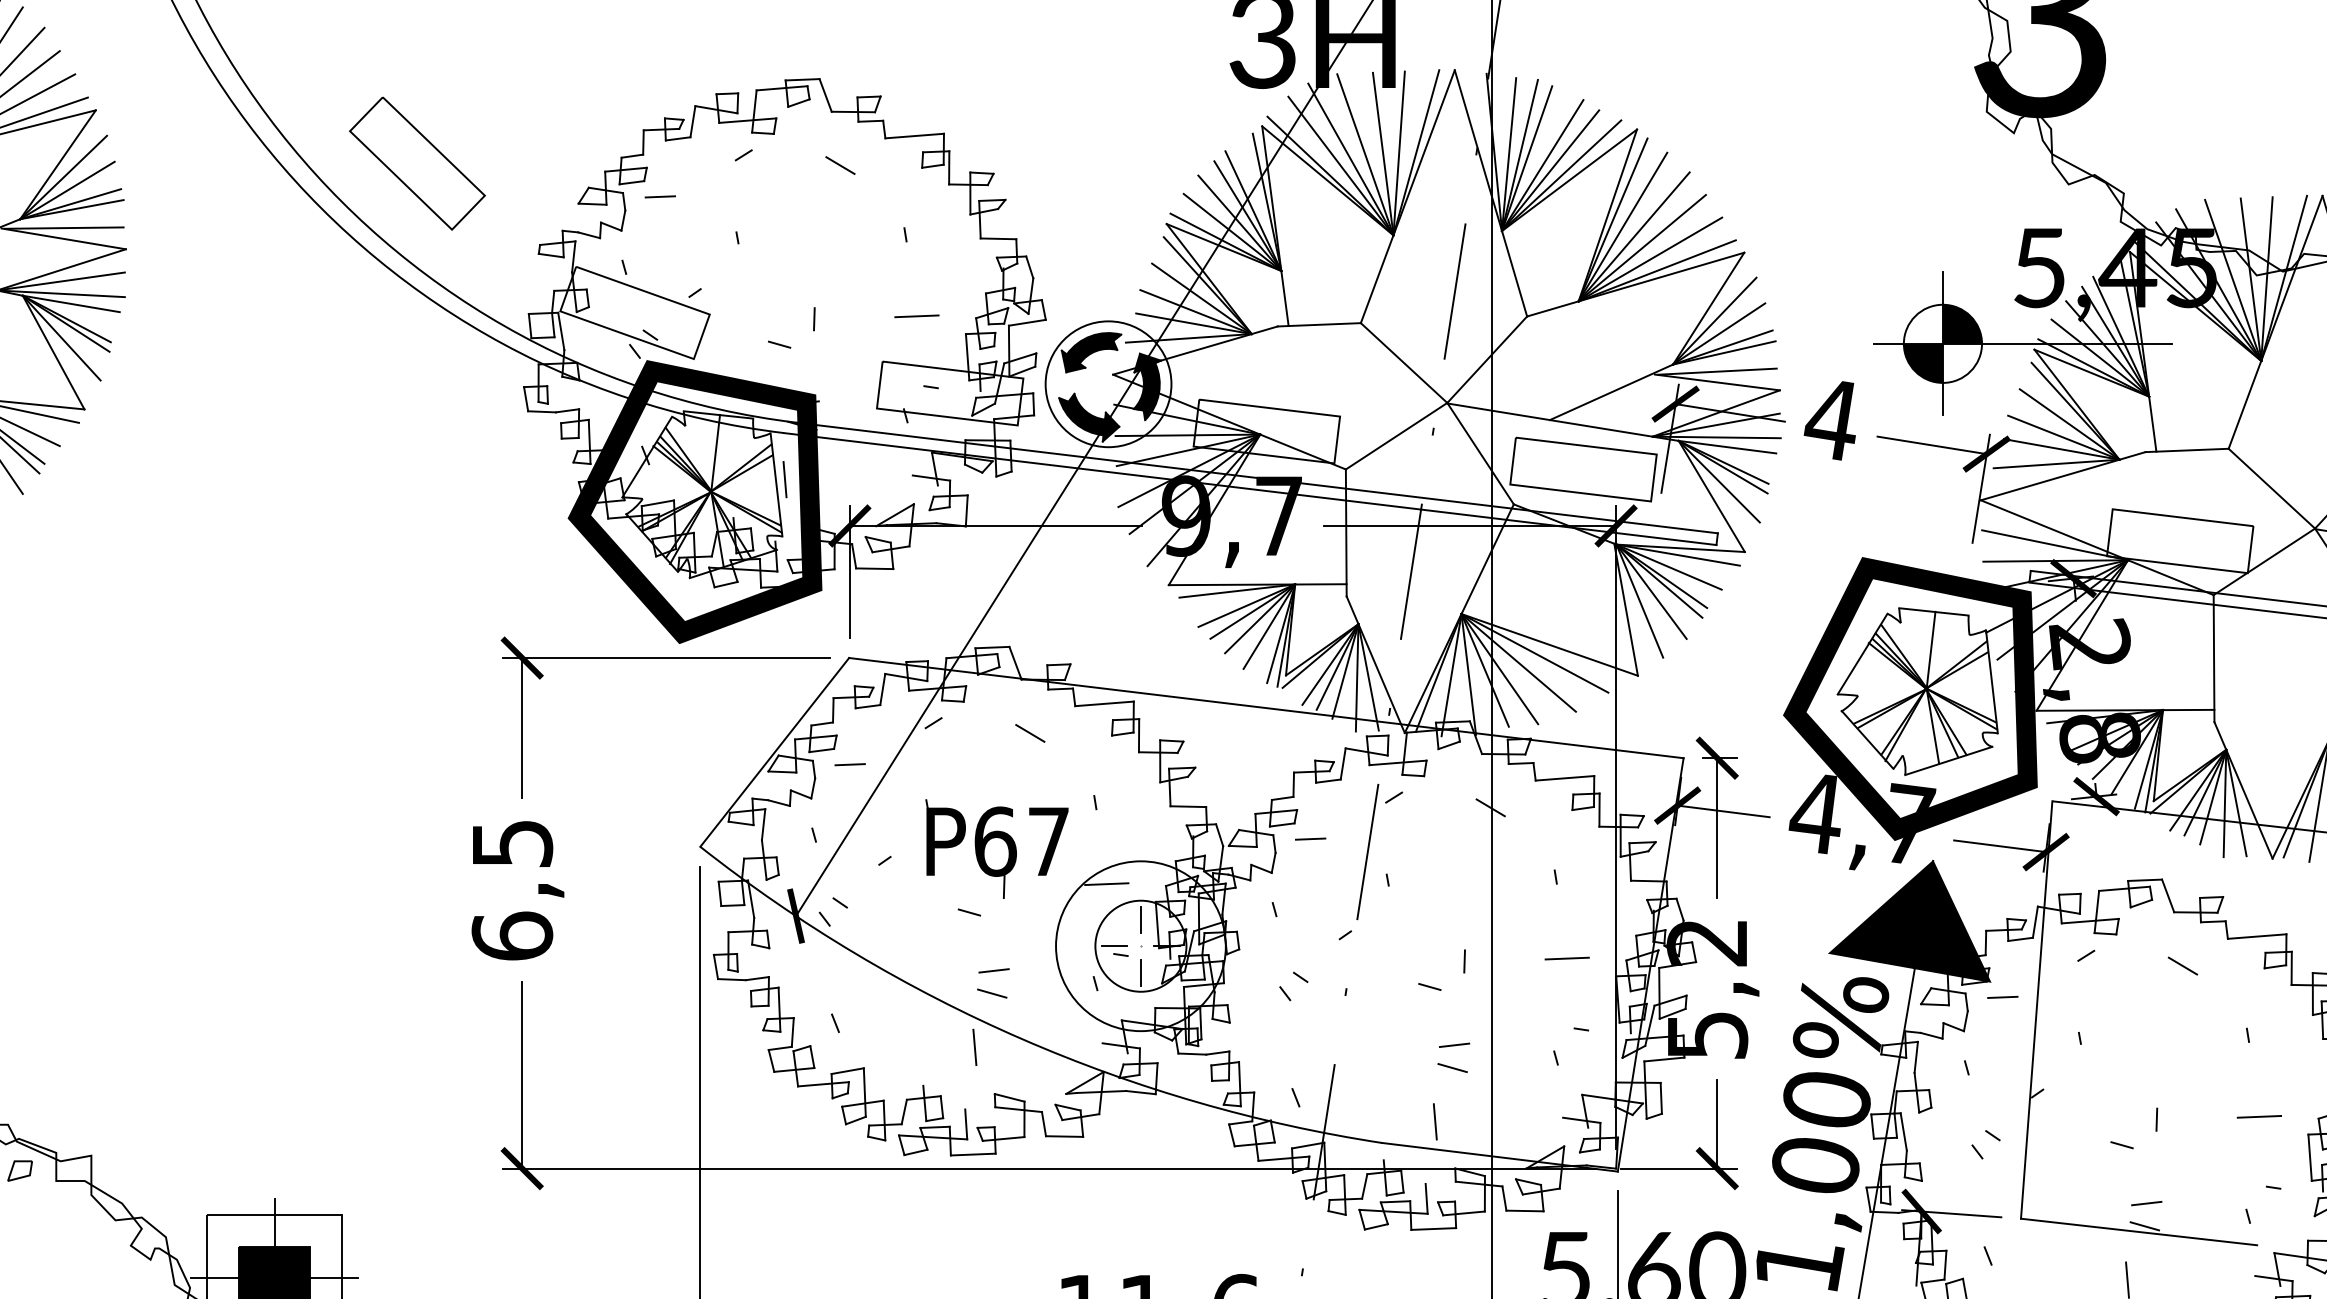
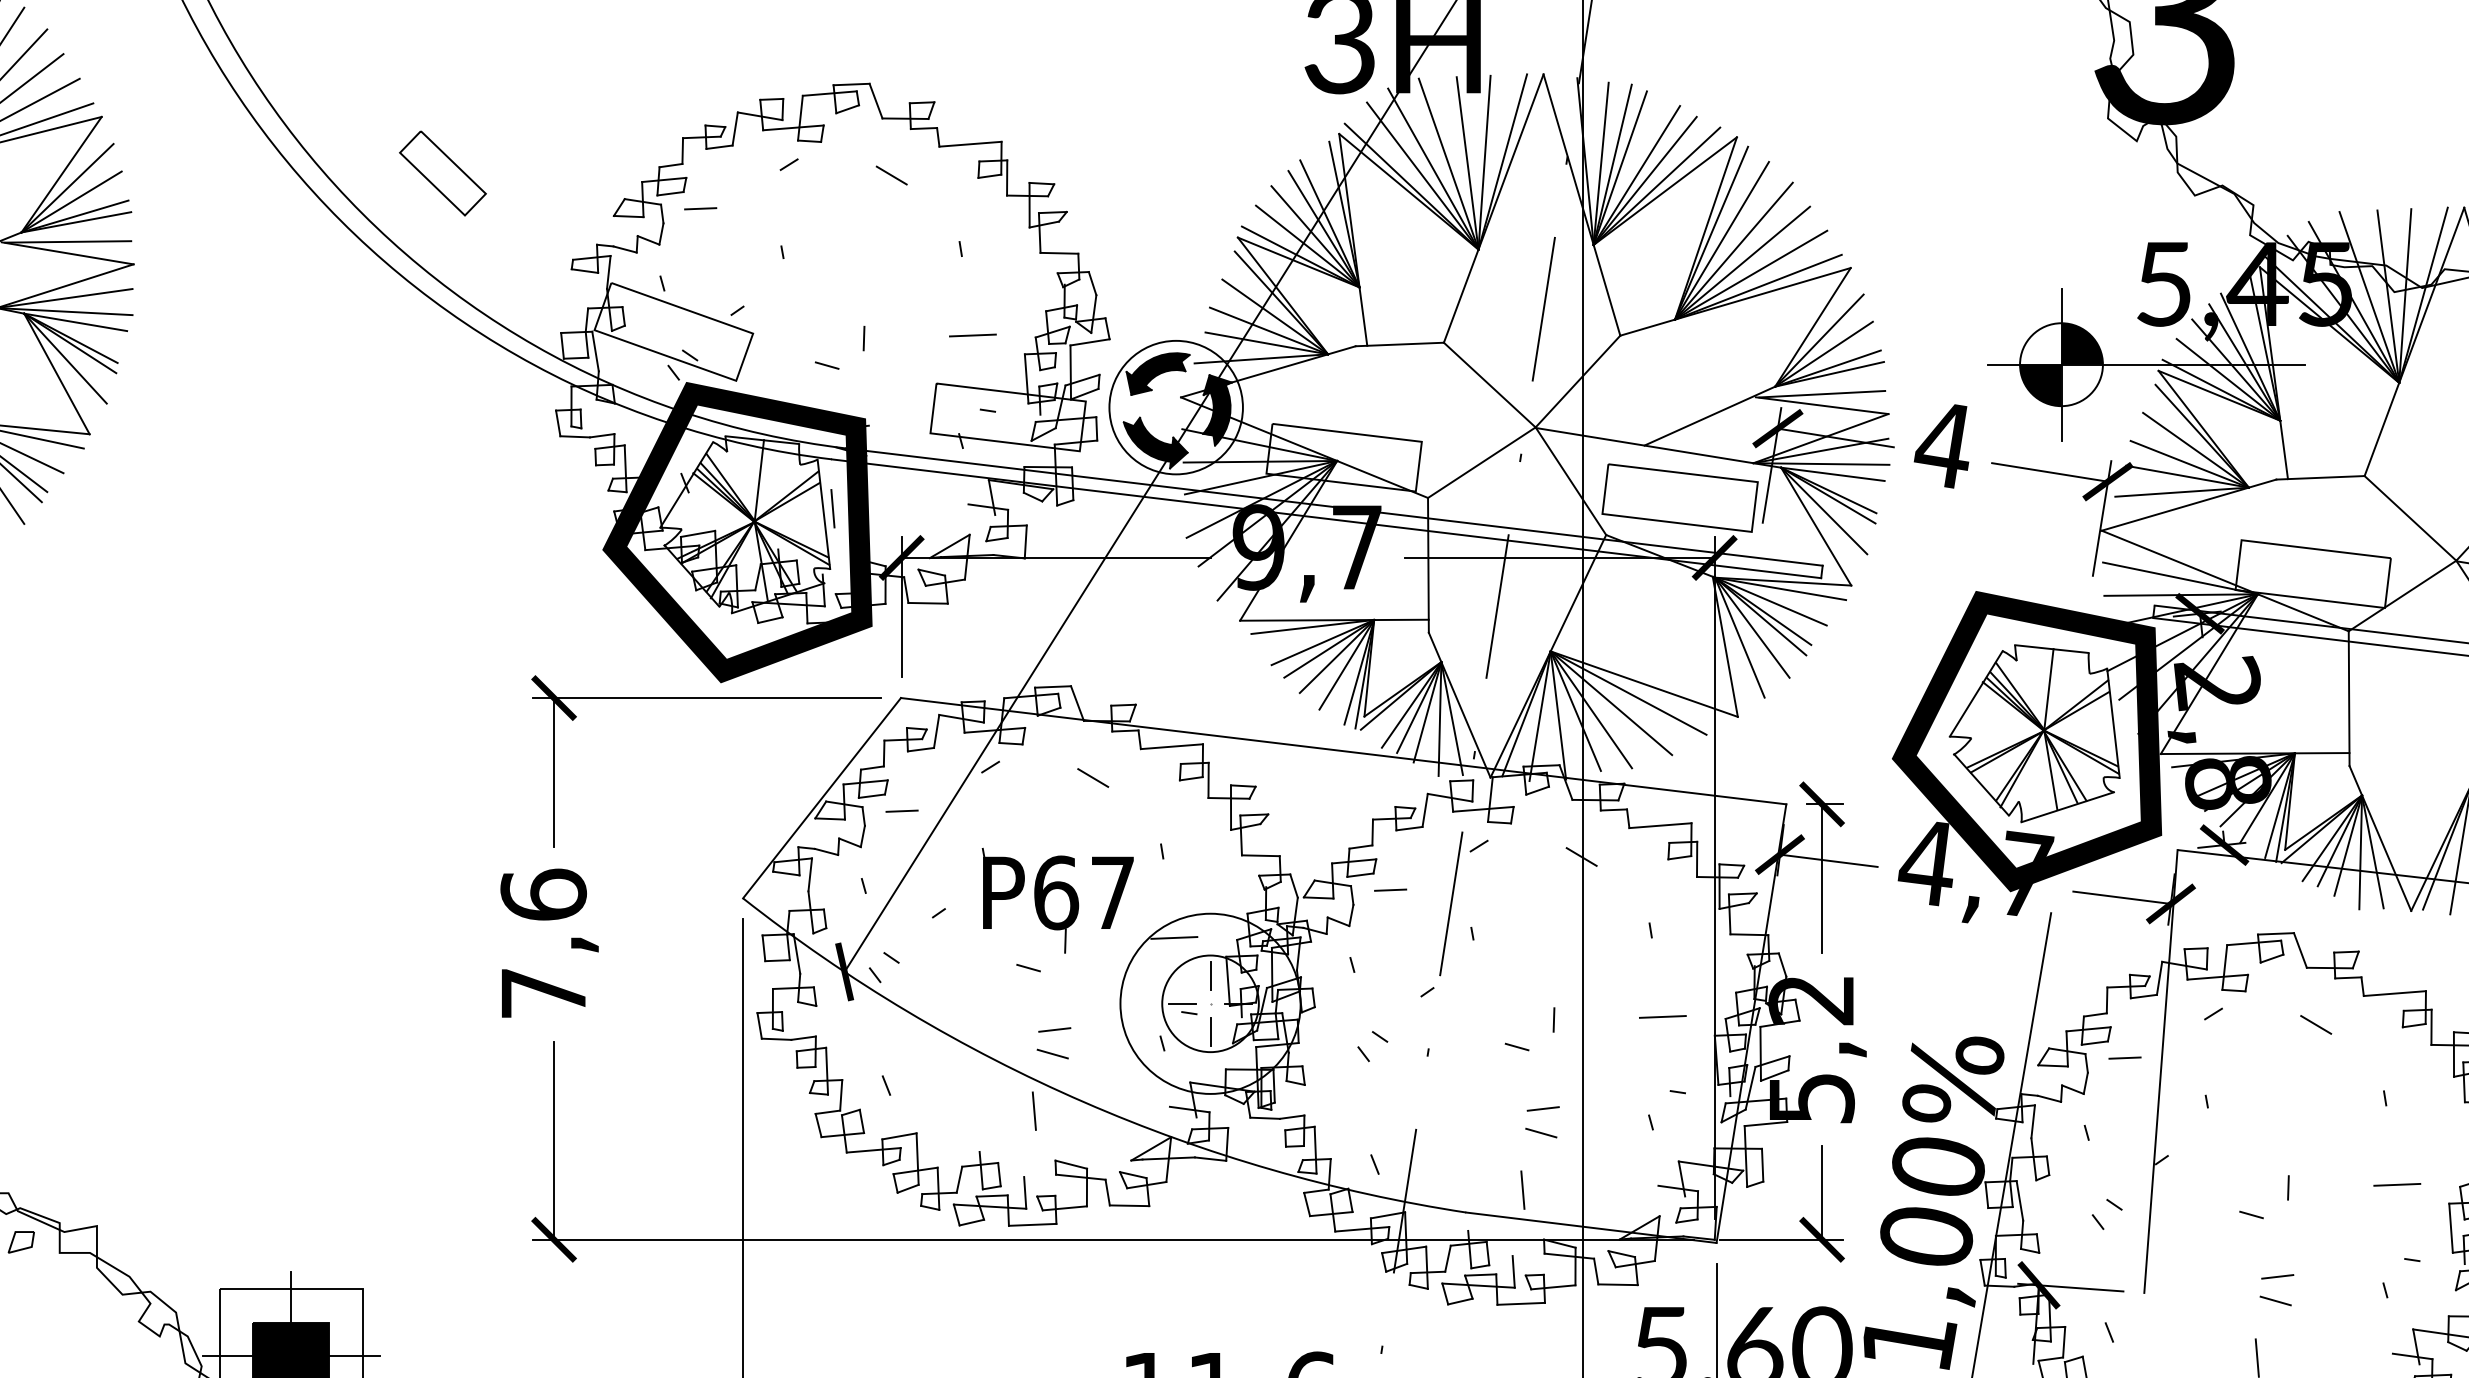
part: (417, 163) -> (442, 173), size x0.6
text: (512, 889) -> (543, 943), 6,5 -> 7,6
fill: (1909, 920) -> (2026, 976), removed
line: (2139, 1231) -> (2270, 1306), removed

